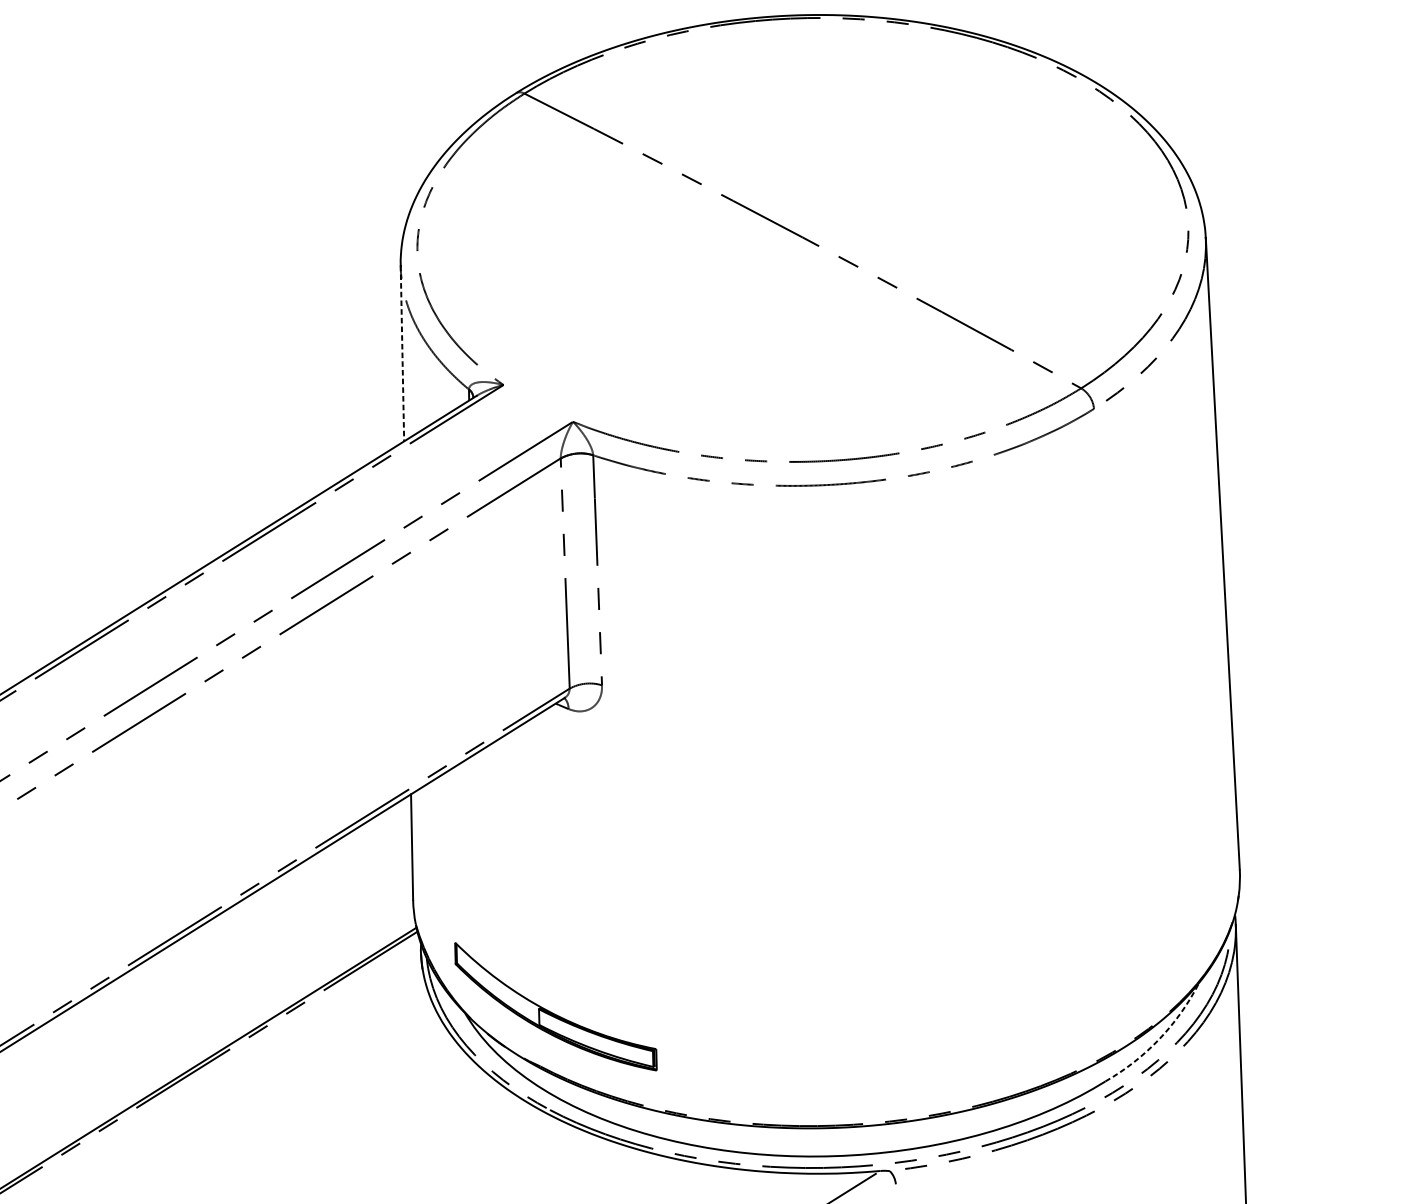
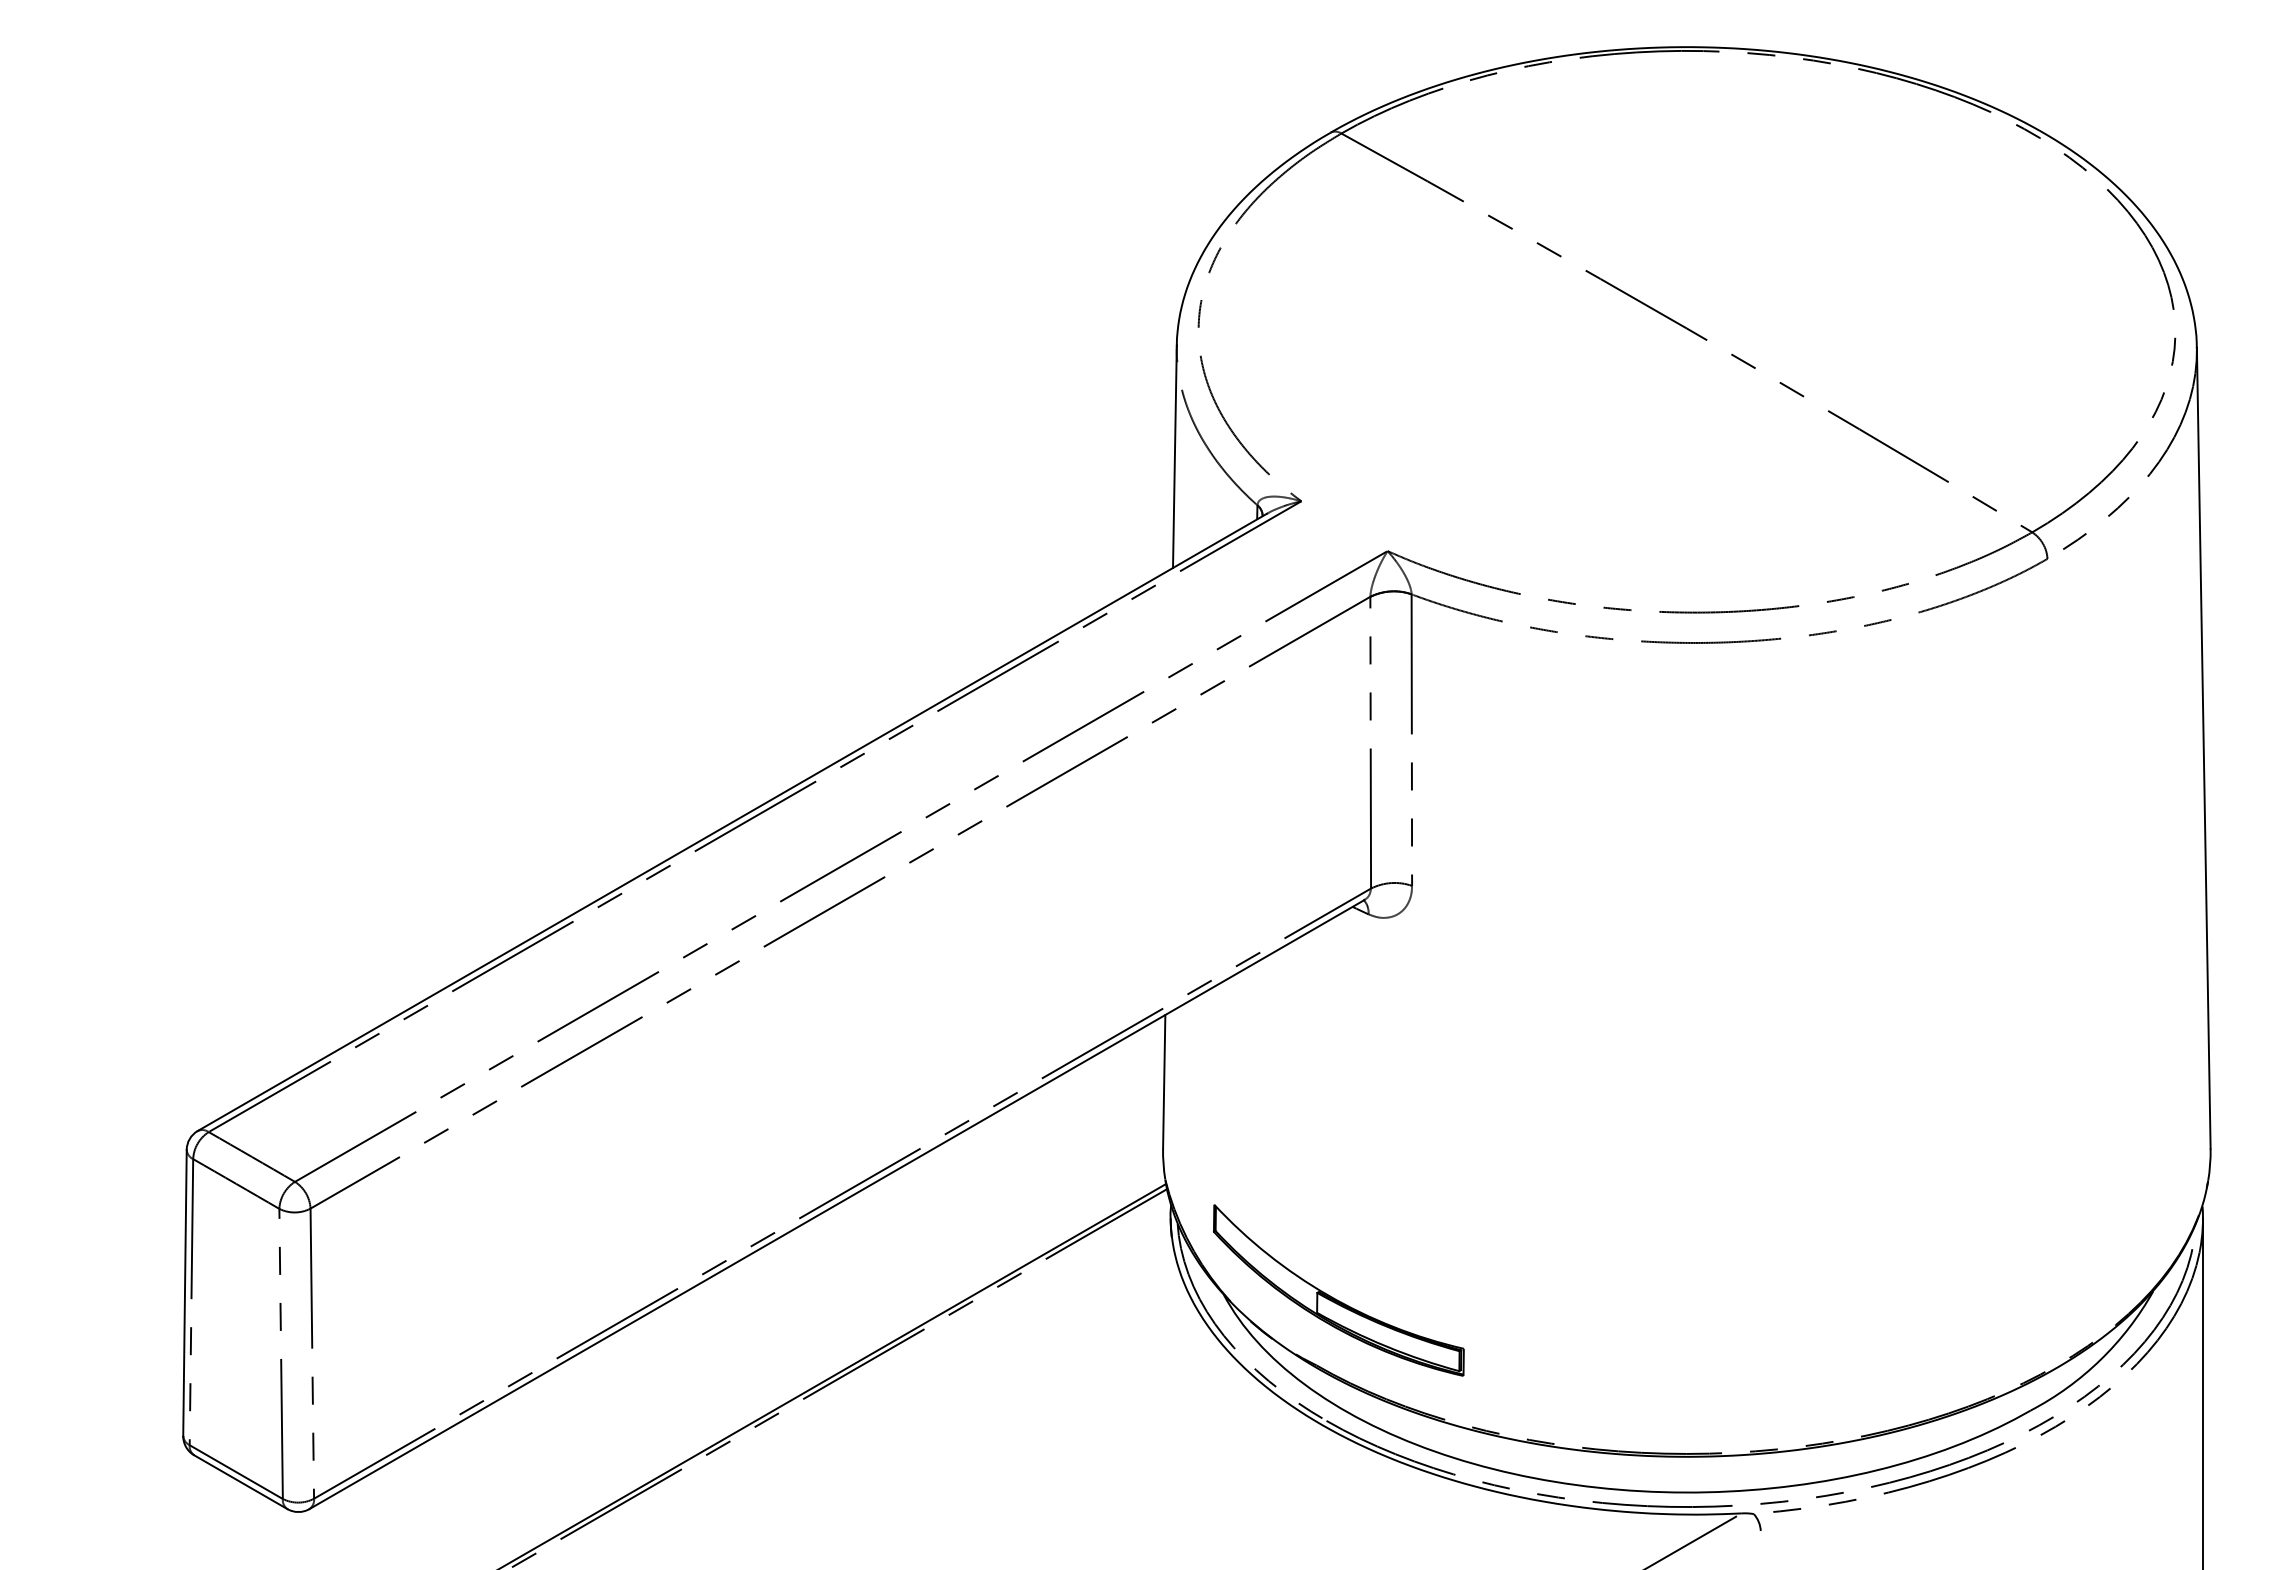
line: (402, 354) -> (1174, 457), dashed -> solid
arc: (1159, 1039) -> (2100, 1359), dashed -> solid

